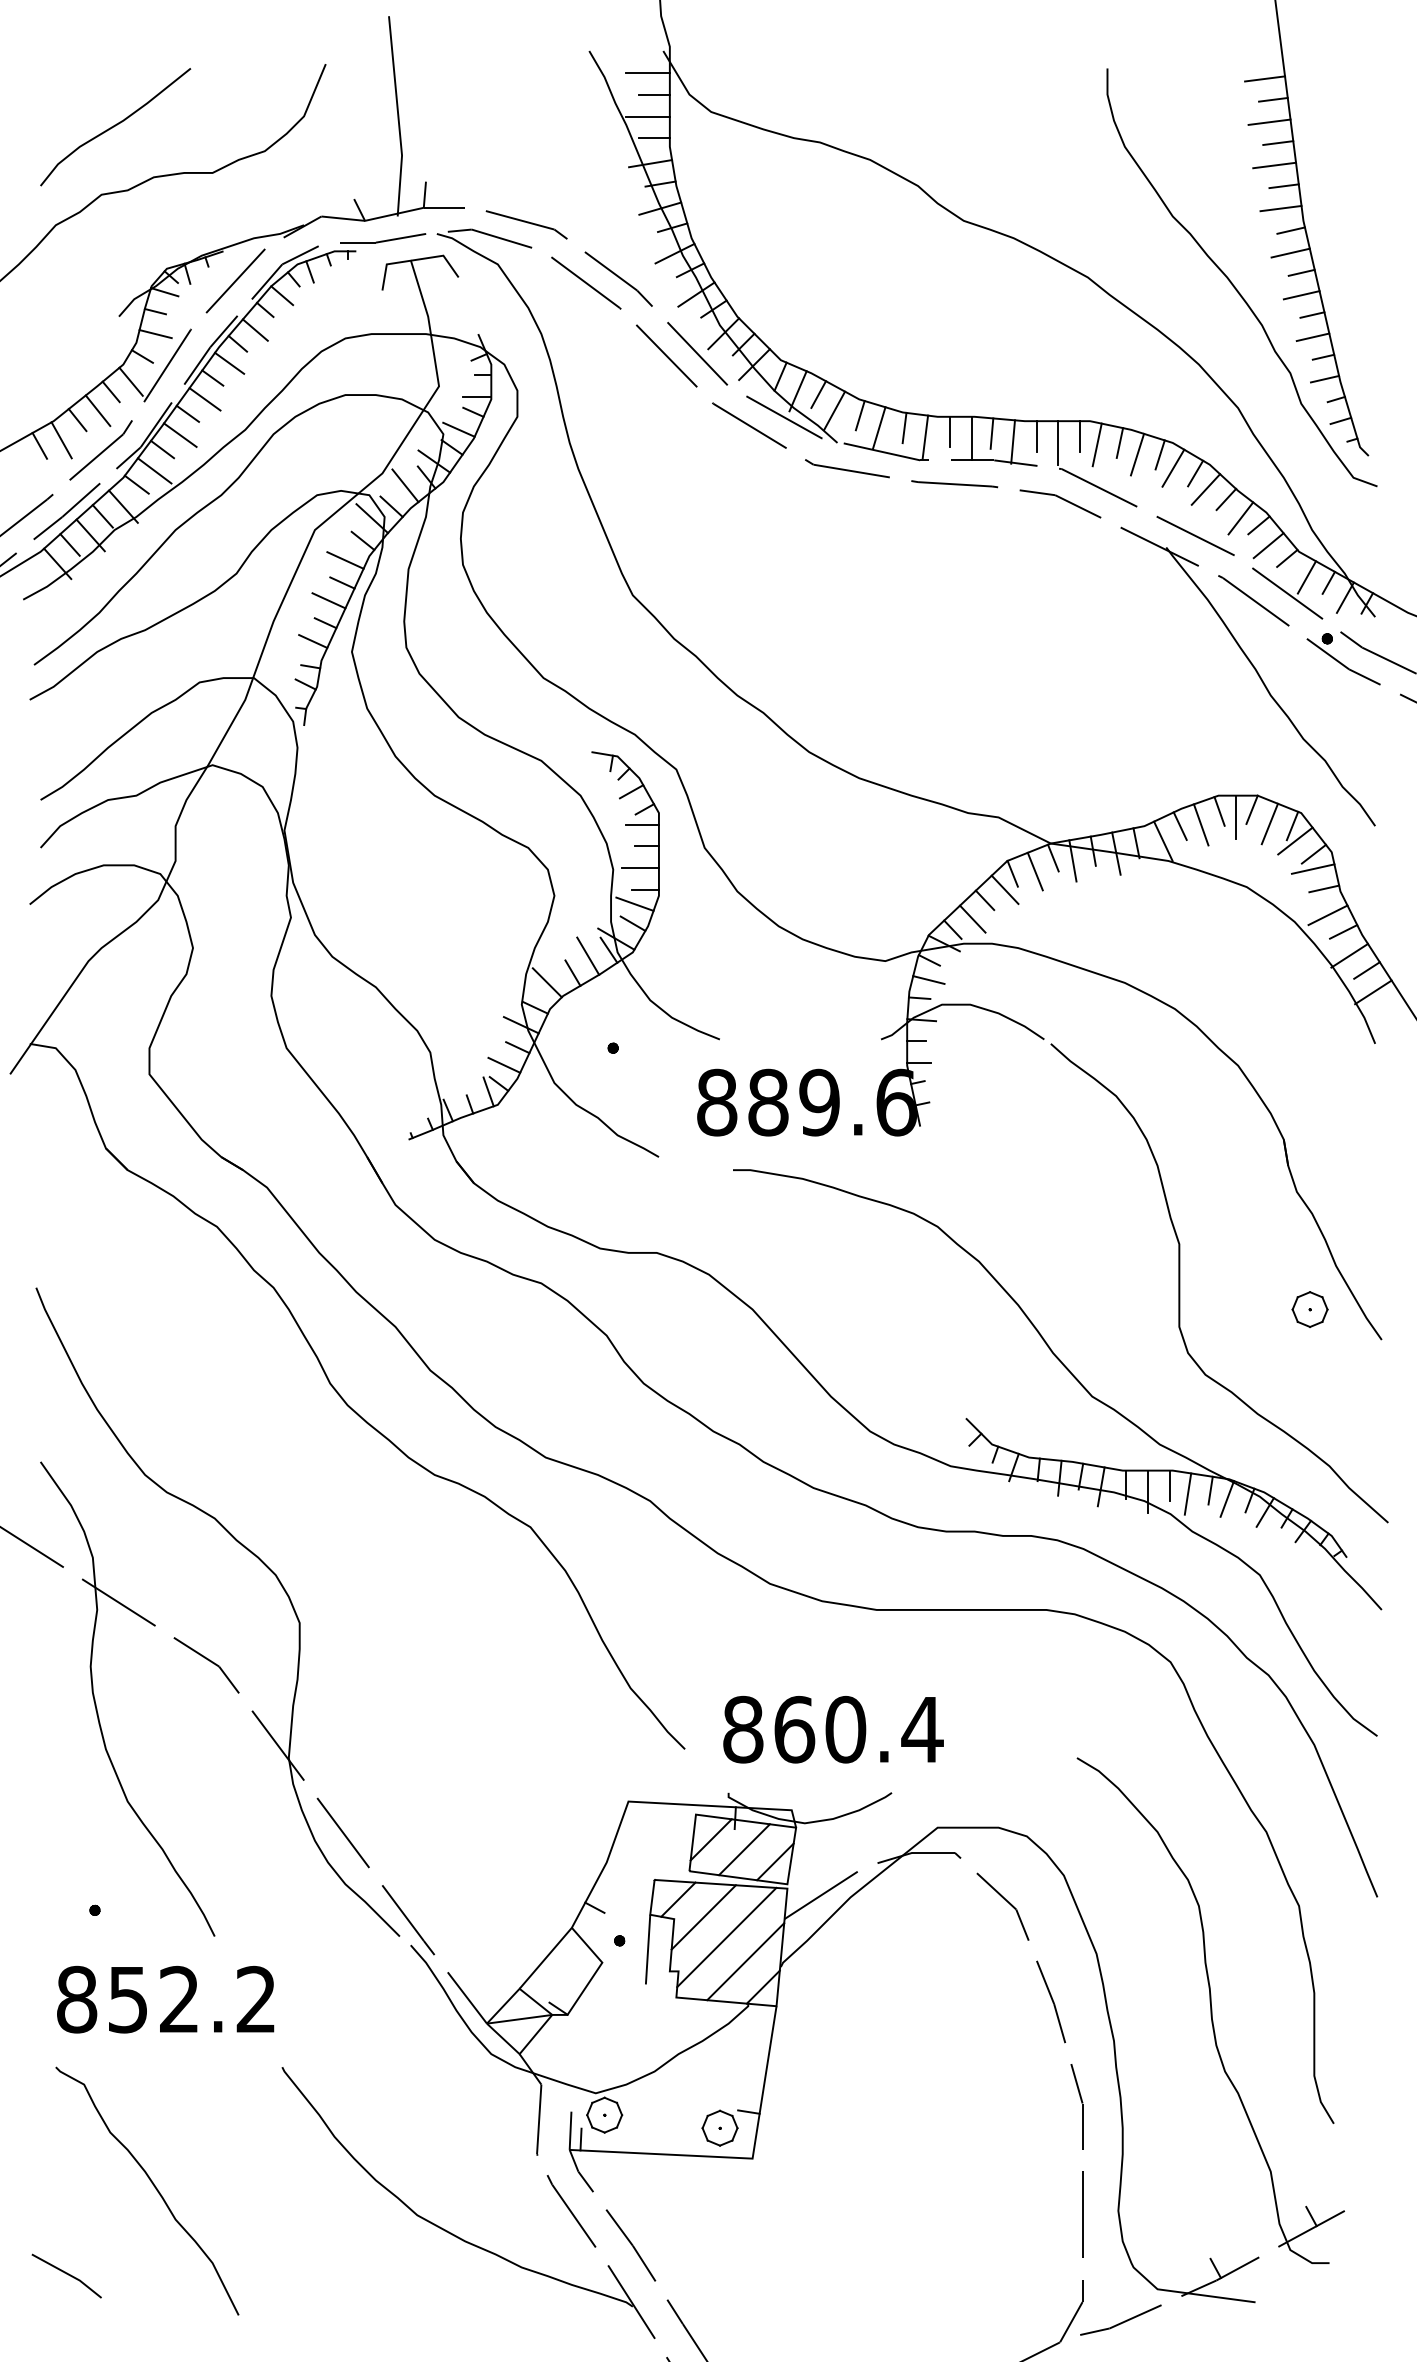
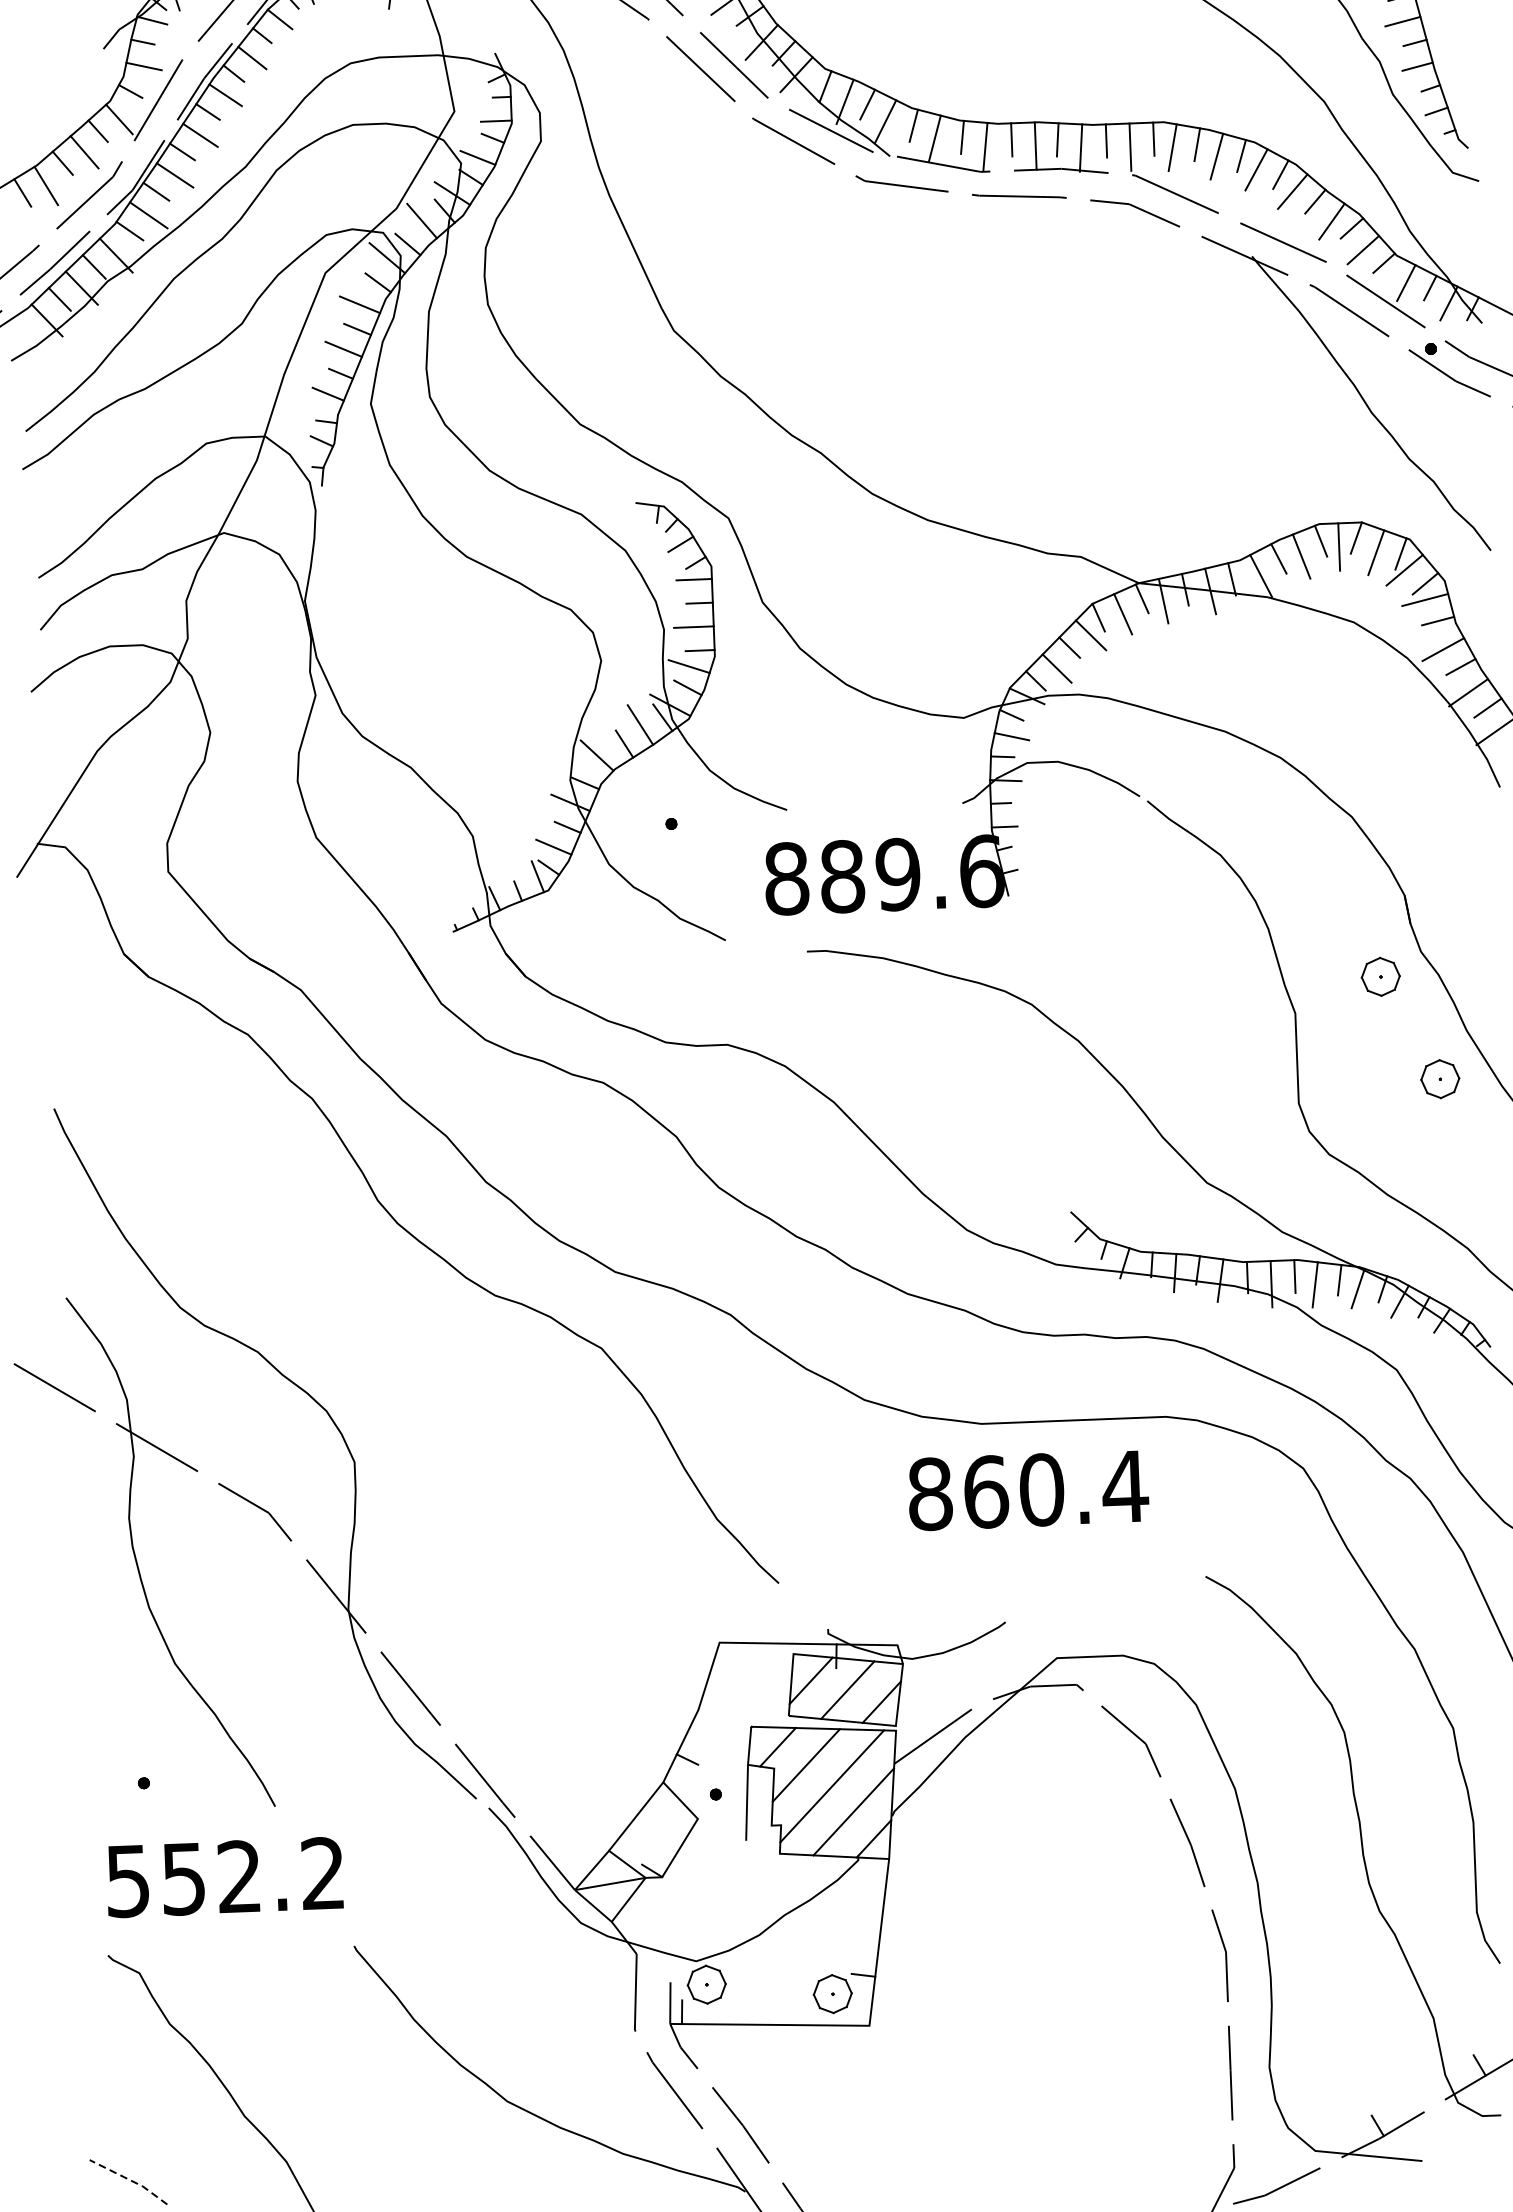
part: (1258, 1213) -> (1380, 976), added
text: (833, 1729) -> (1028, 1490), moved
text: (77, 1999) -> (128, 1880), 852.2 -> 552.2
line: (67, 2274) -> (129, 2180), solid -> dashed

